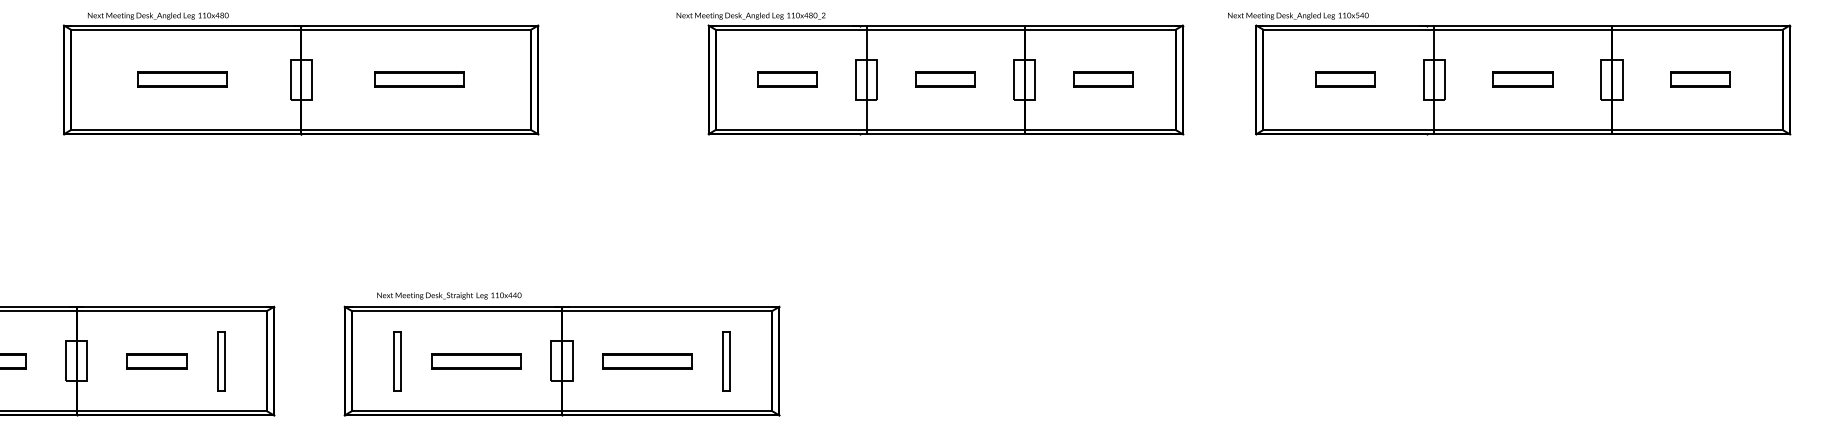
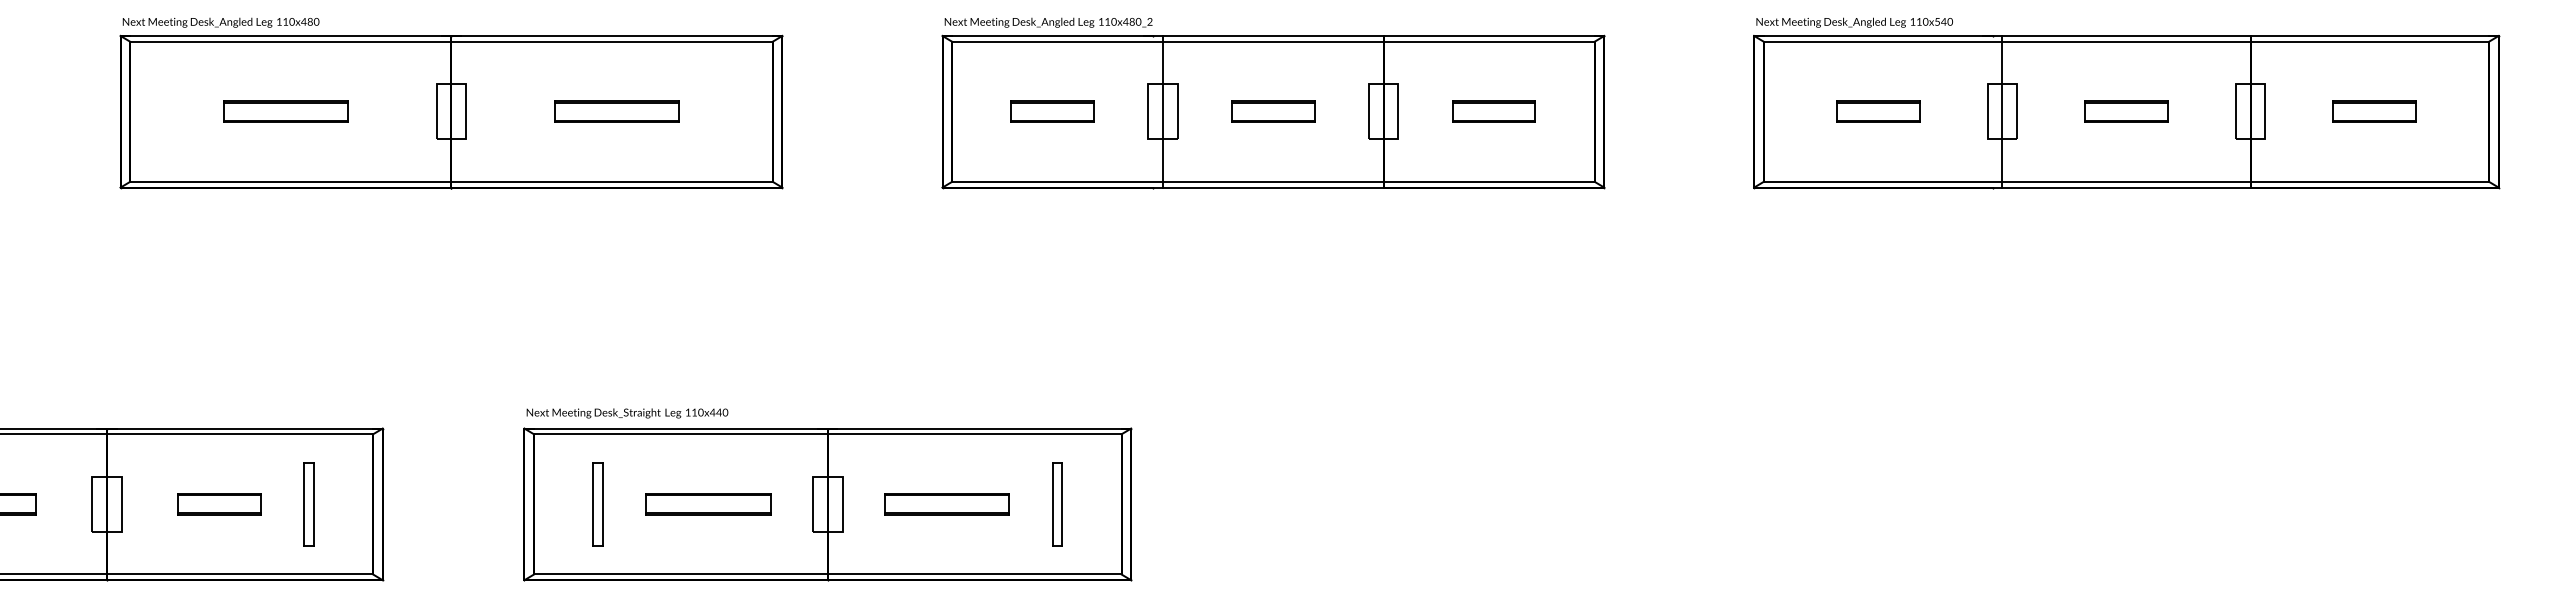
text: (1298, 15) -> (1854, 22), moved
part: (301, 79) -> (451, 111), moved
part: (945, 79) -> (1273, 111), moved
part: (561, 361) -> (827, 504), moved

